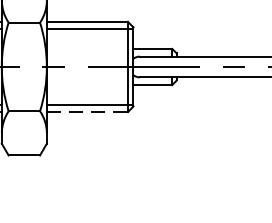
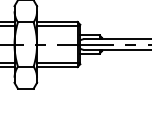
line: (87, 112) -> (57, 67), dashed -> solid

